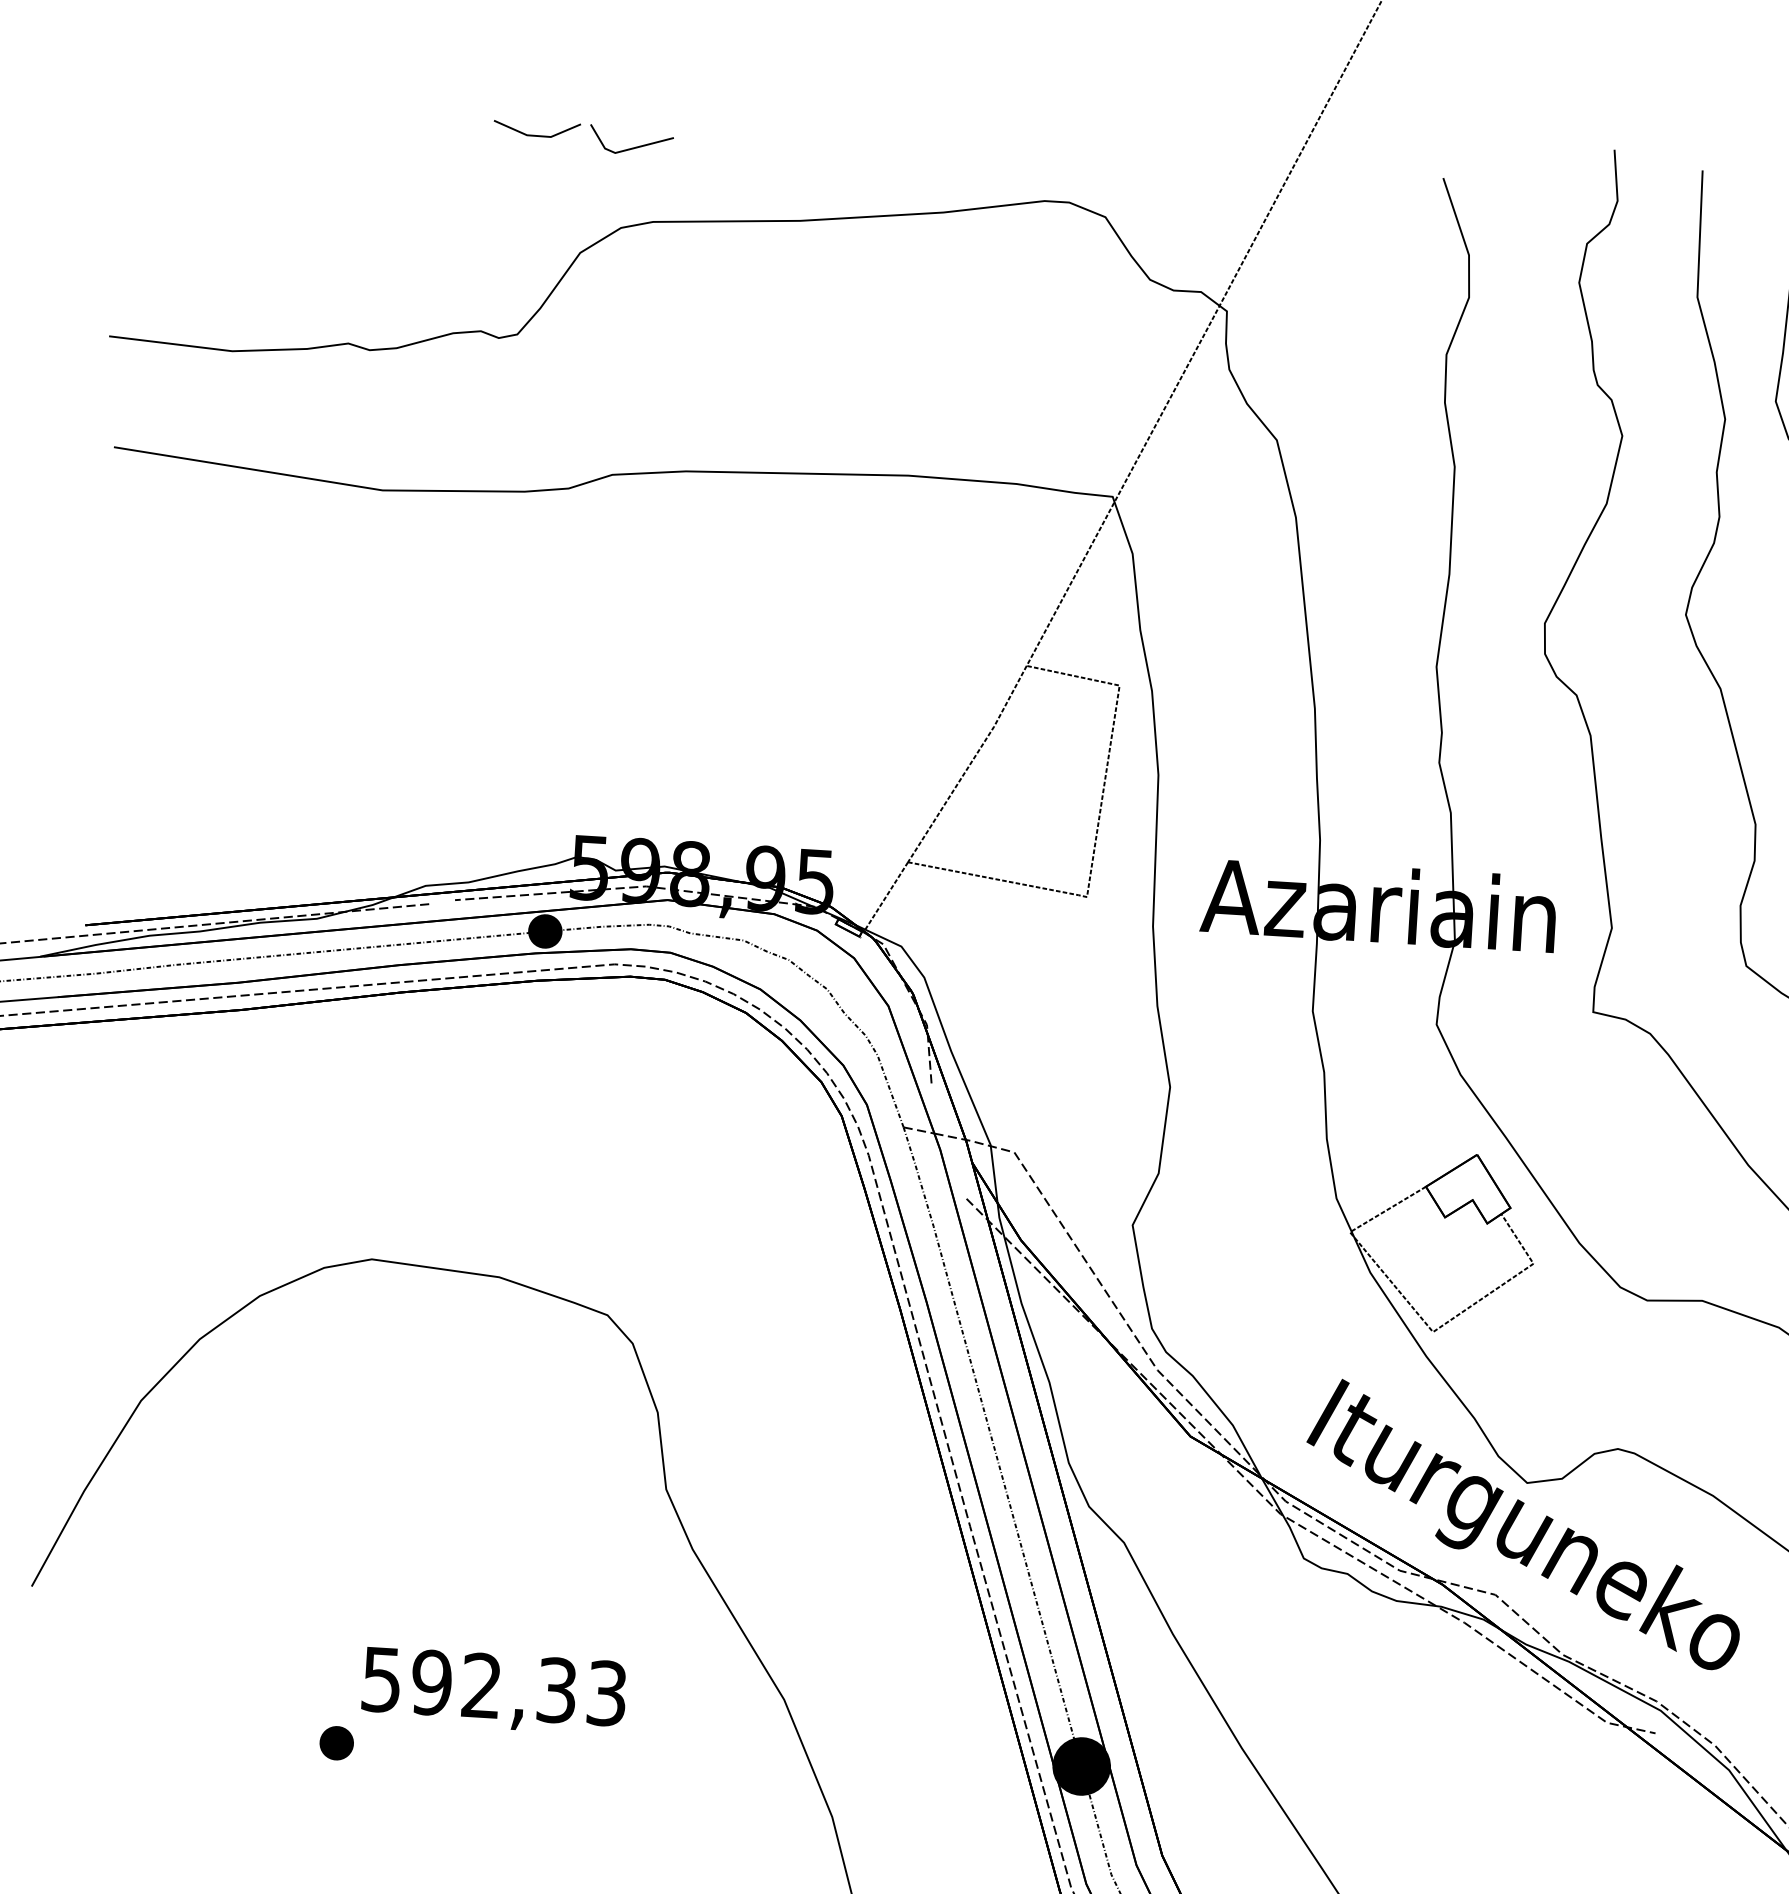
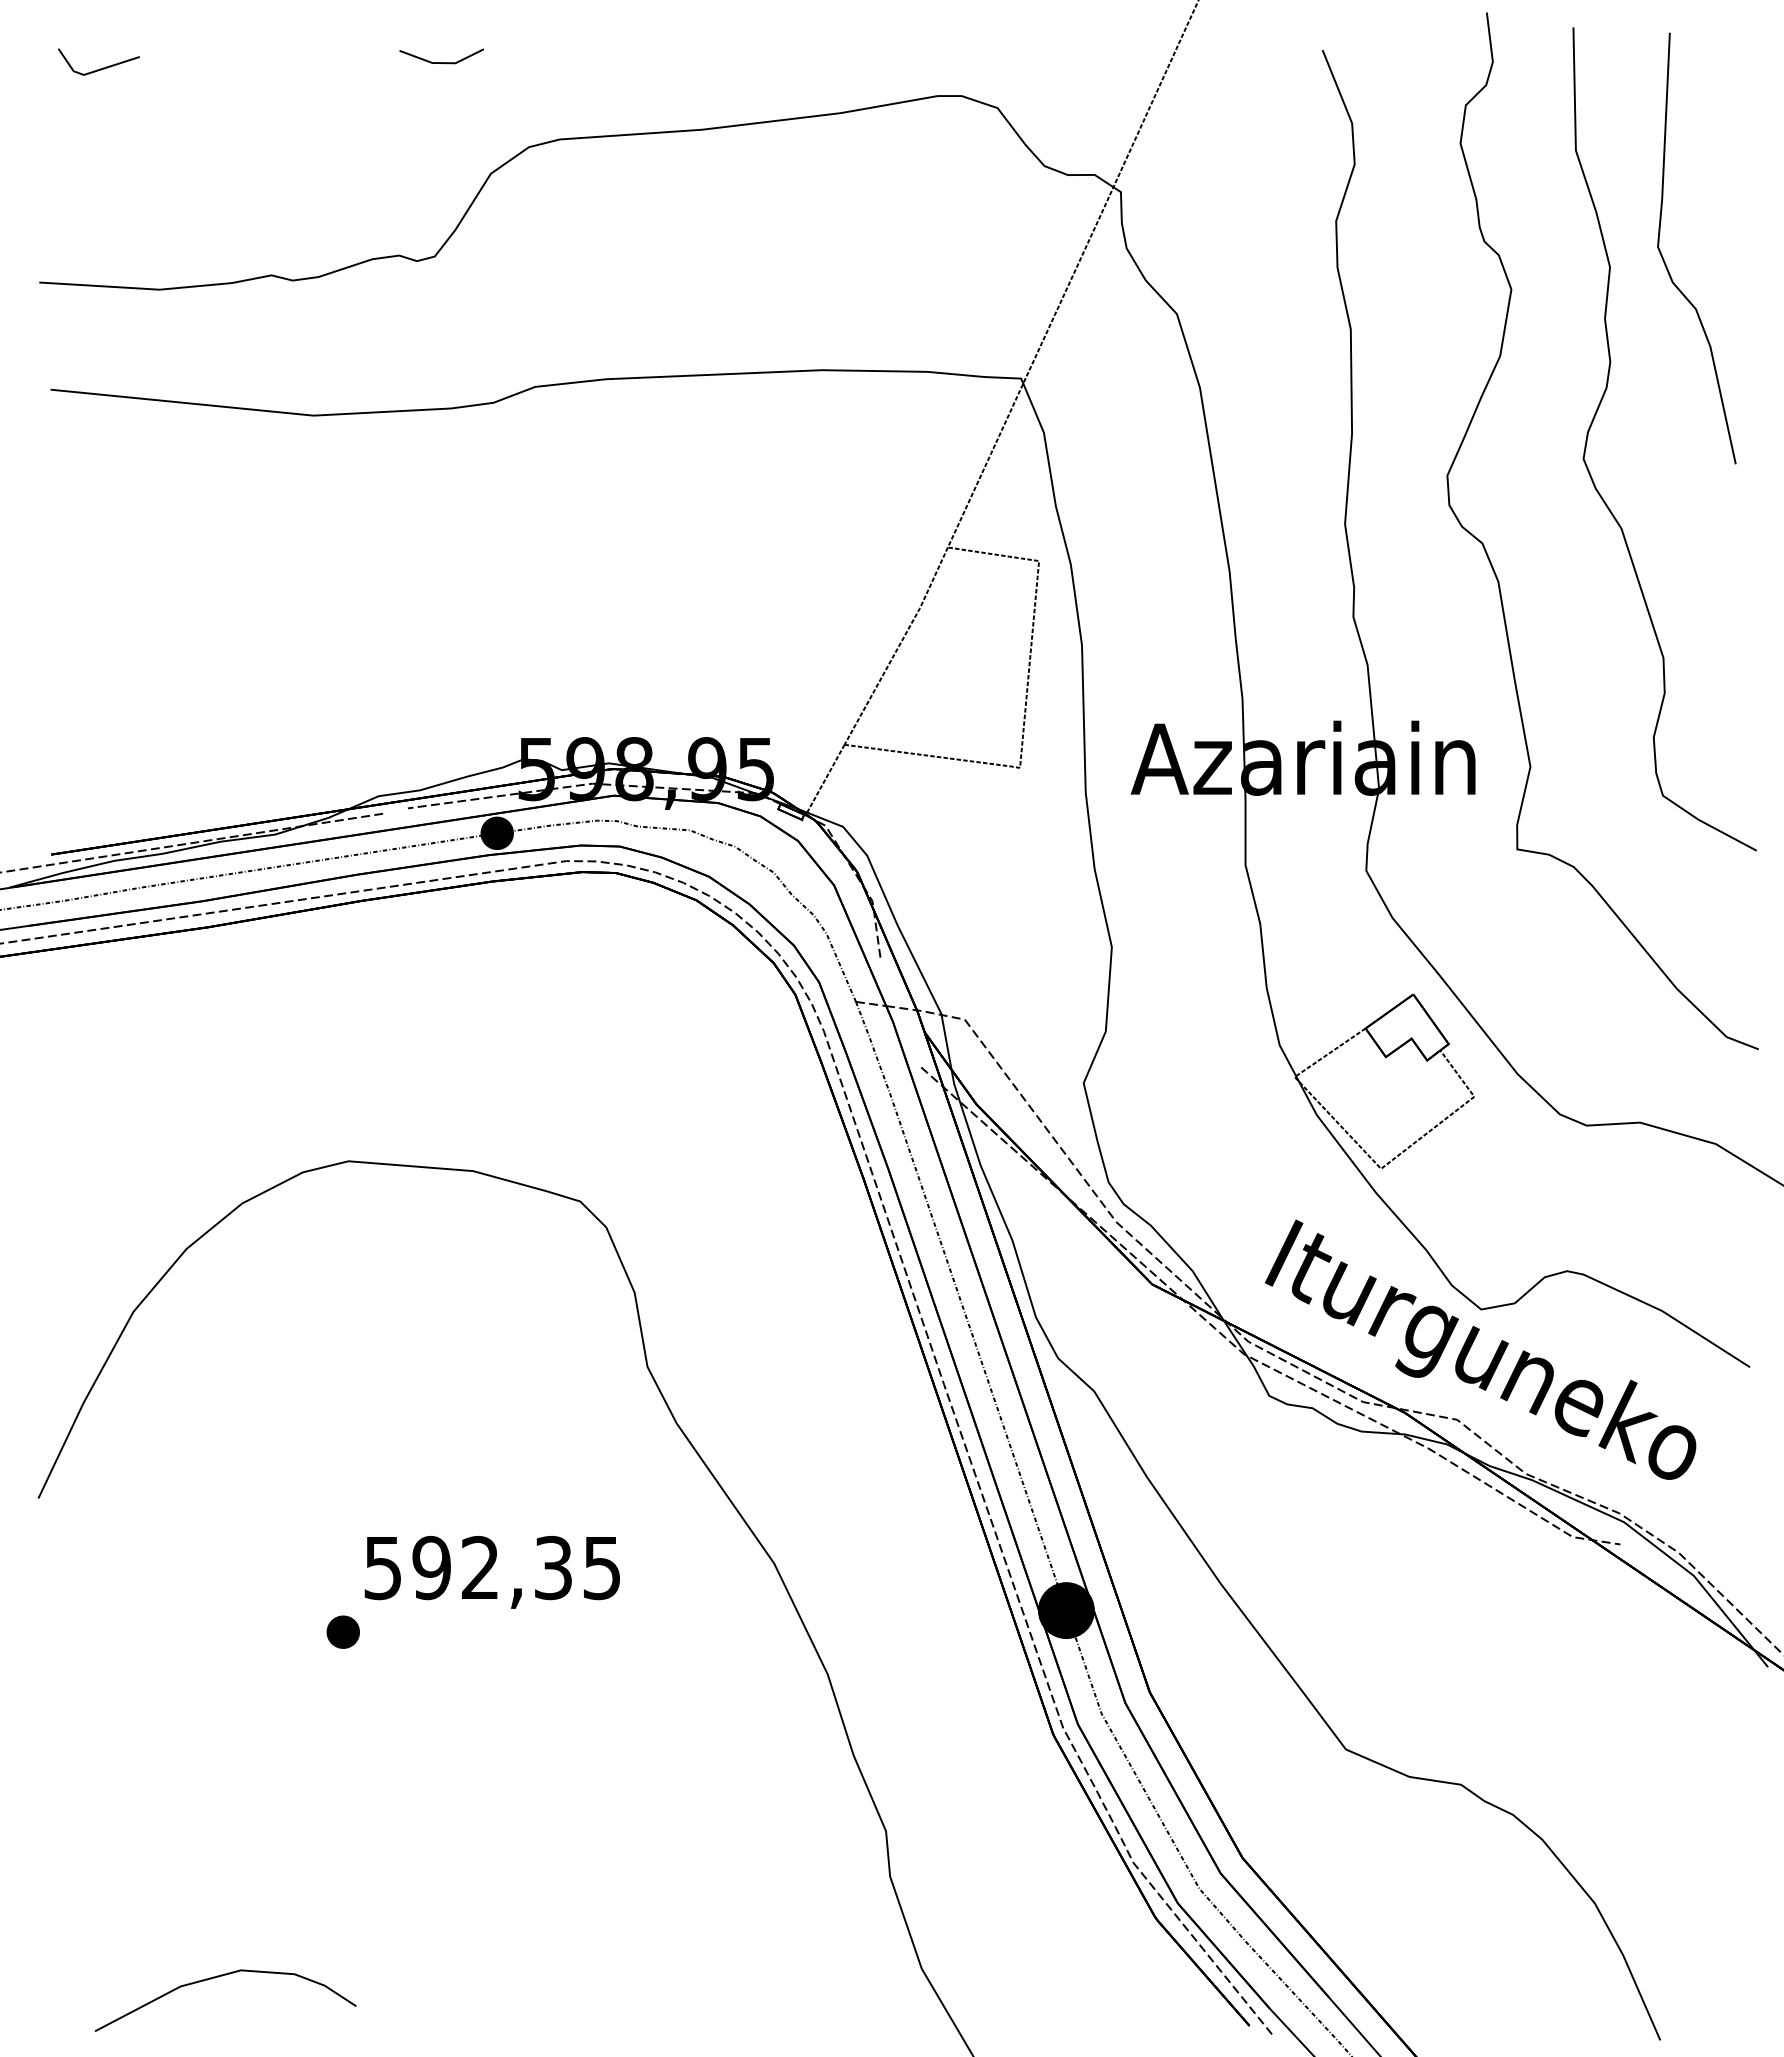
line: (632, 147) -> (100, 68), moved
text: (607, 1693) -> (602, 1567), 592,33 -> 592,35

